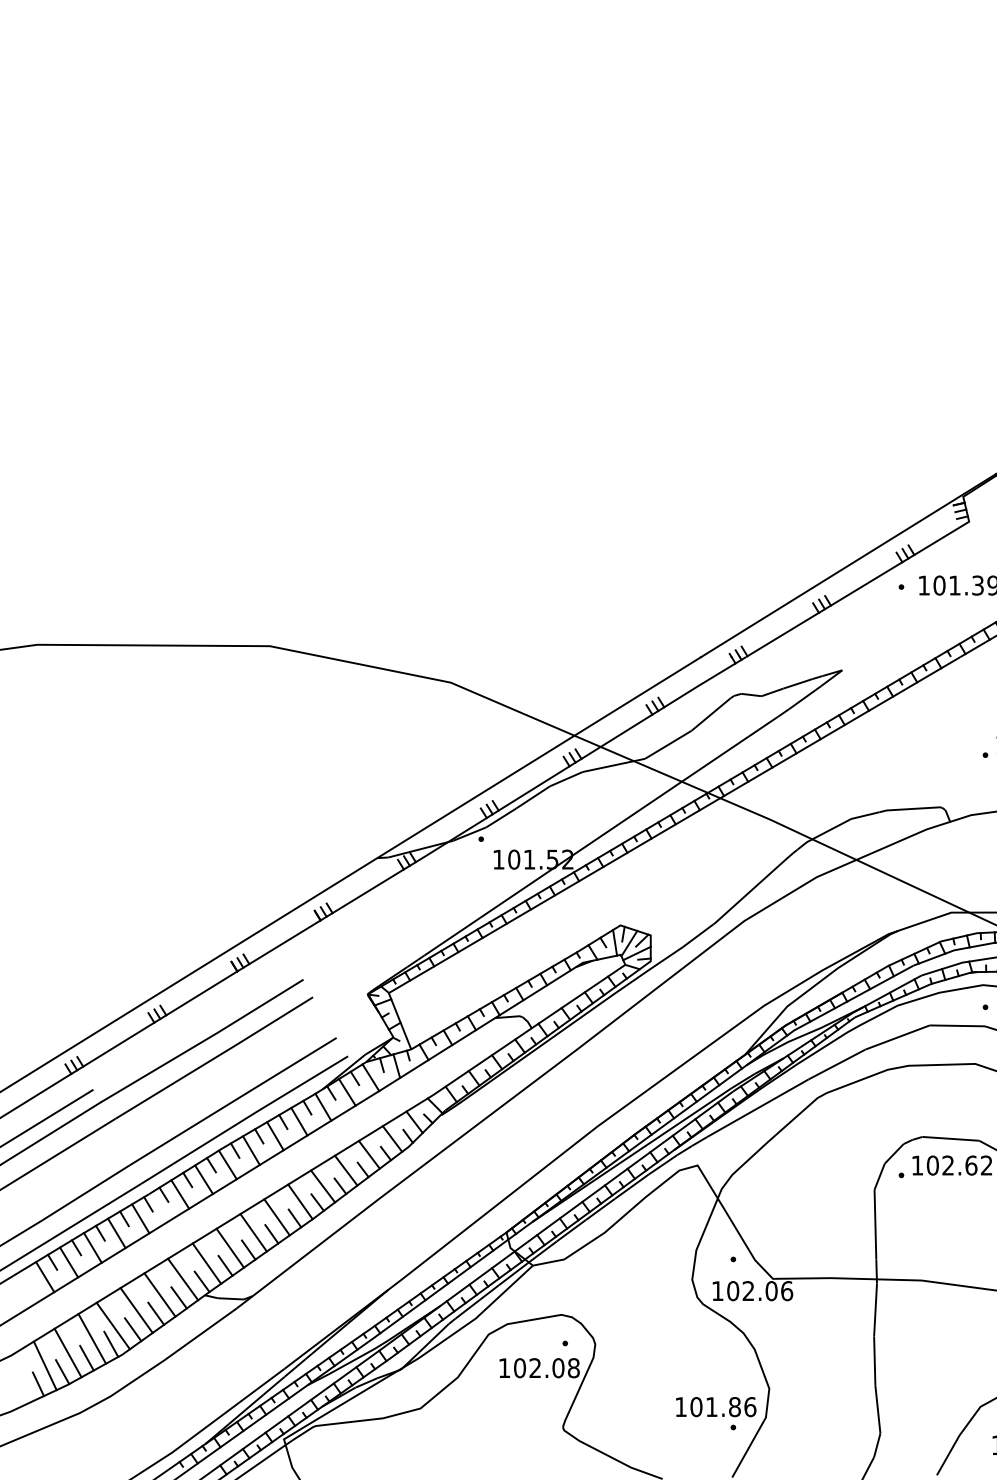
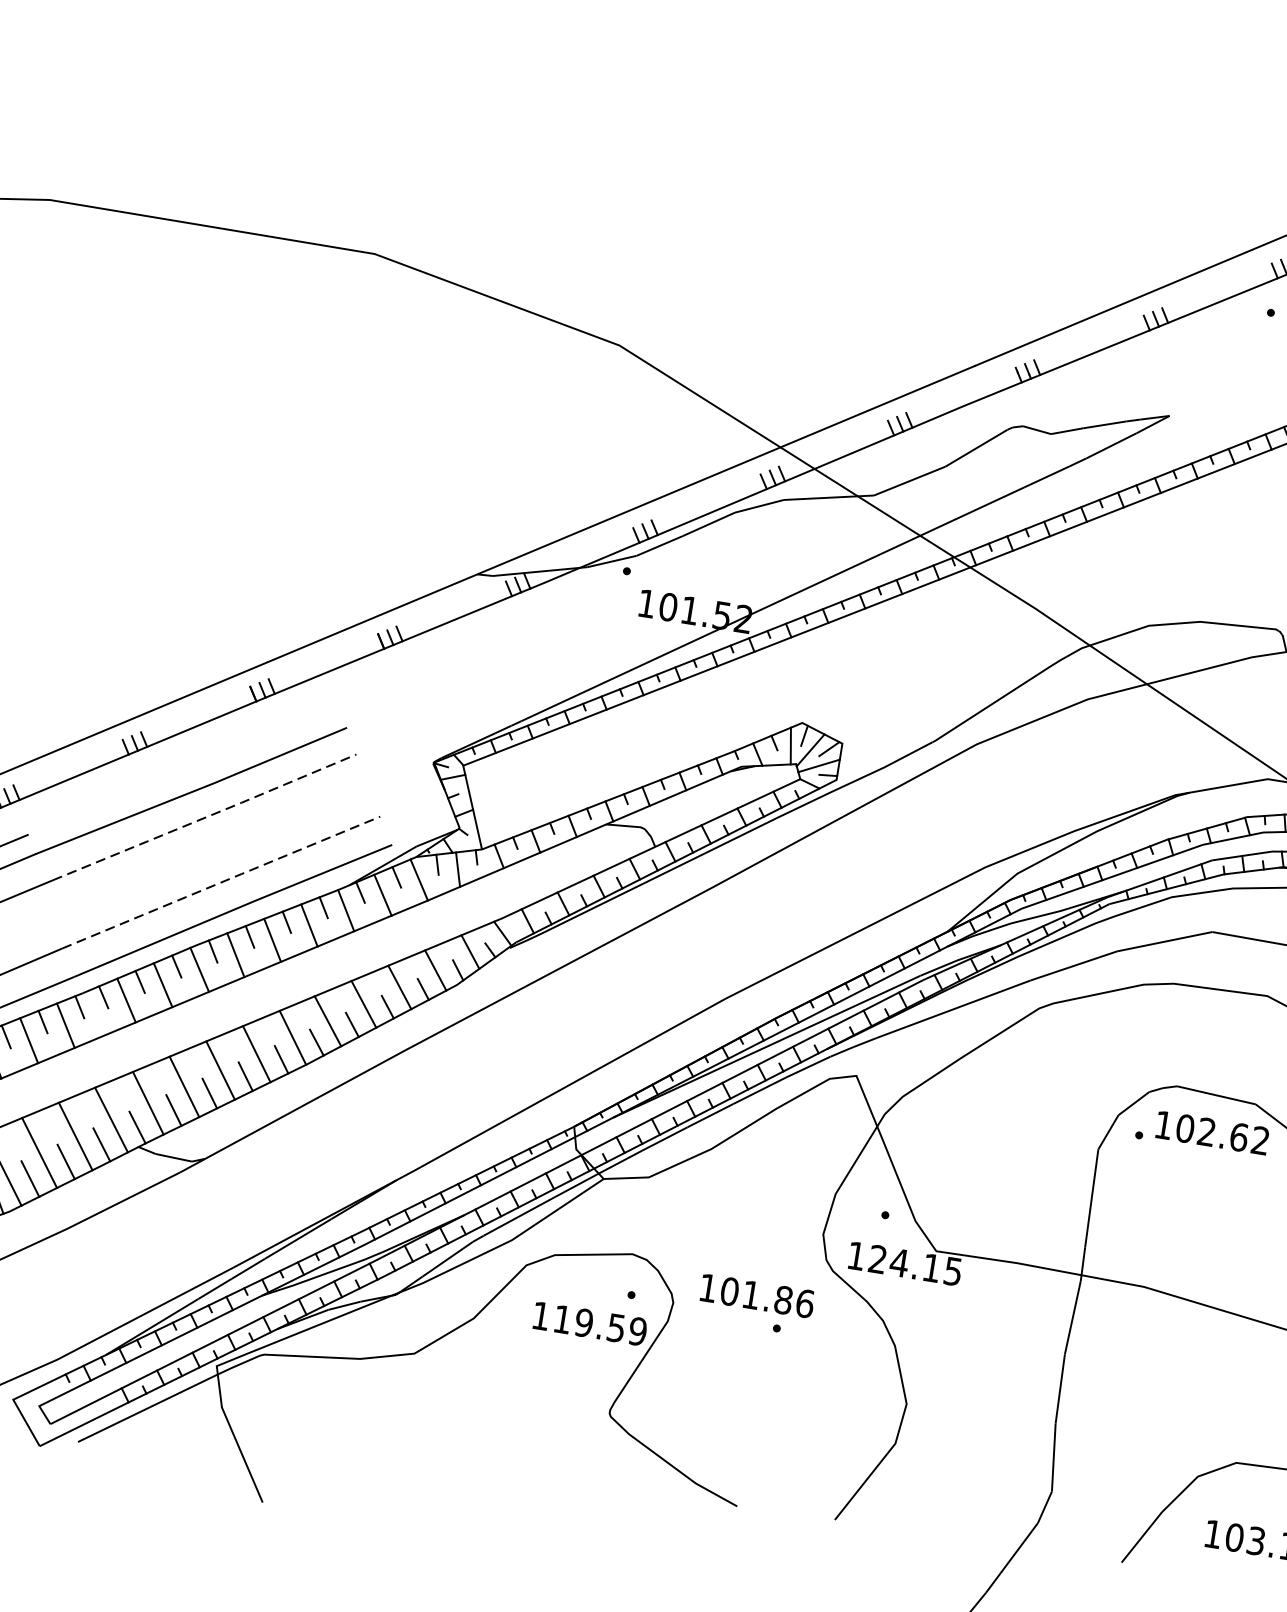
line: (215, 1057) -> (206, 816), solid -> dashed
line: (233, 1101) -> (221, 882), solid -> dashed
text: (760, 1291) -> (916, 1266), 102.06 -> 124.15
text: (546, 1368) -> (599, 1325), 102.08 -> 119.59
text: (716, 1413) -> (756, 1305), moved

